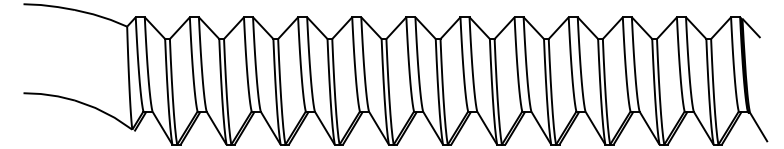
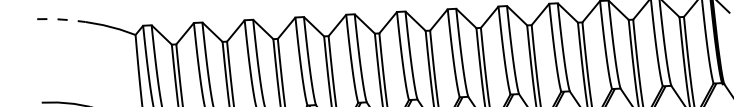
line: (49, 6) -> (61, 20), solid -> dashed

